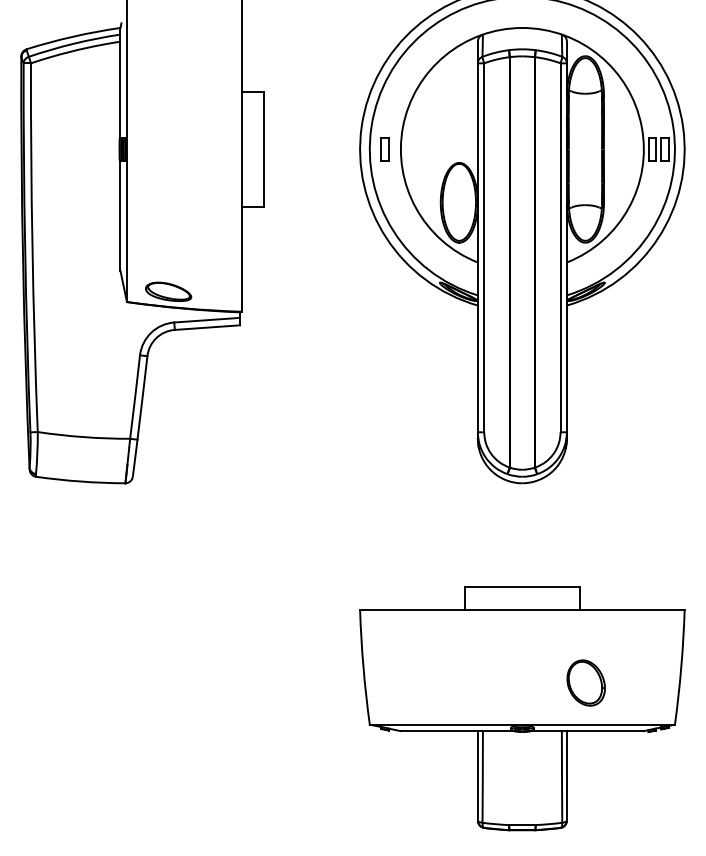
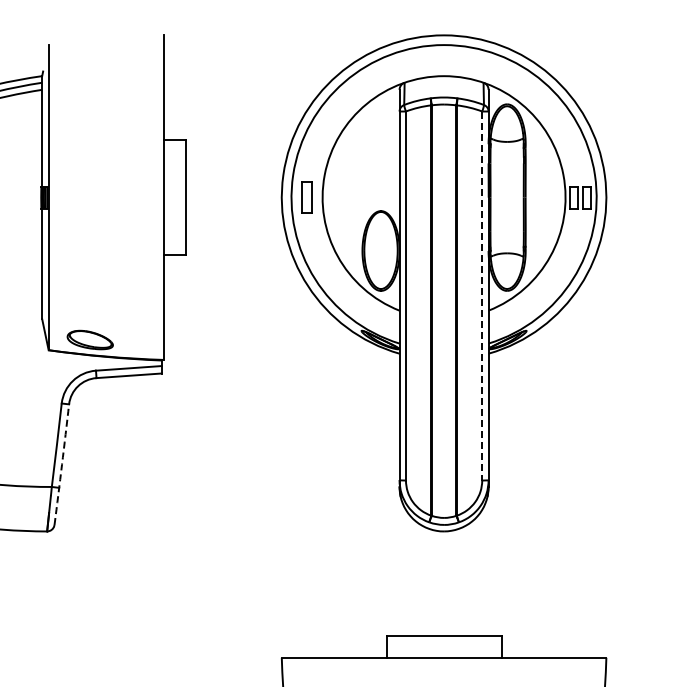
part: (384, 149) -> (306, 197), size x1.4
line: (560, 248) -> (482, 296), solid -> dashed
arc: (140, 416) -> (62, 464), solid -> dashed

